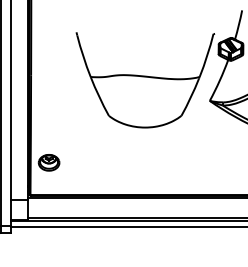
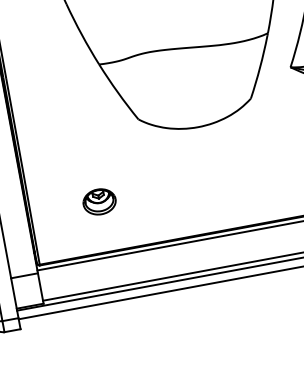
part: (48, 162) -> (98, 201), moved

